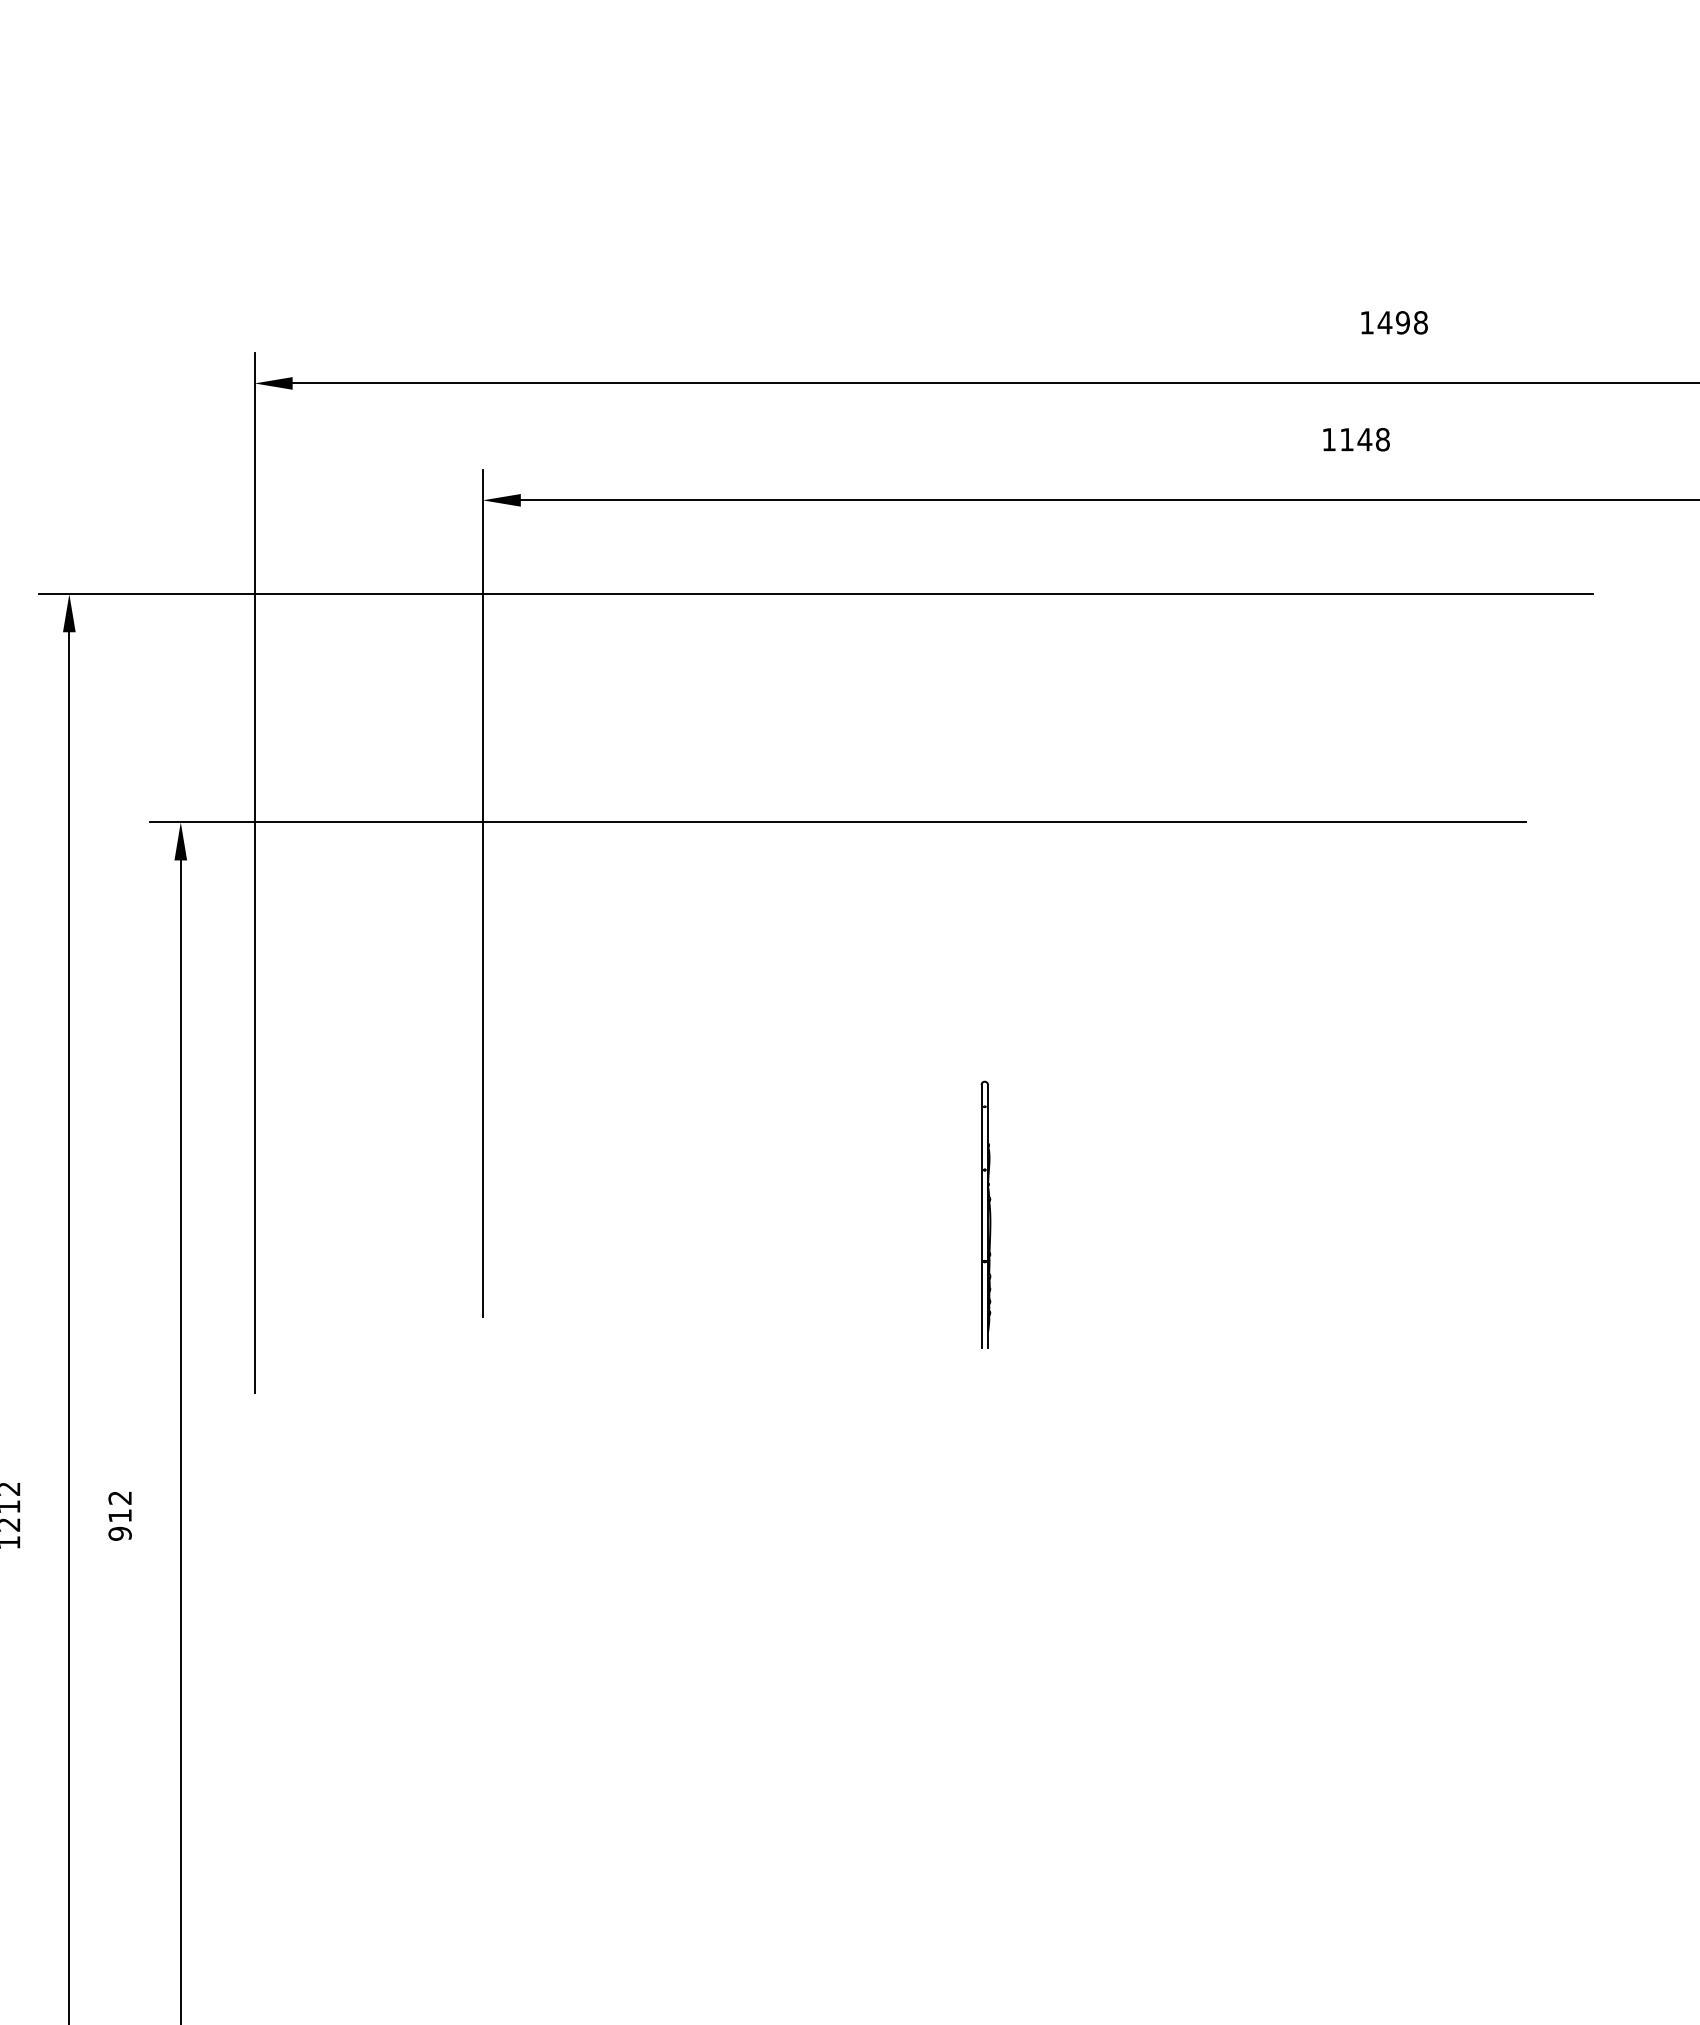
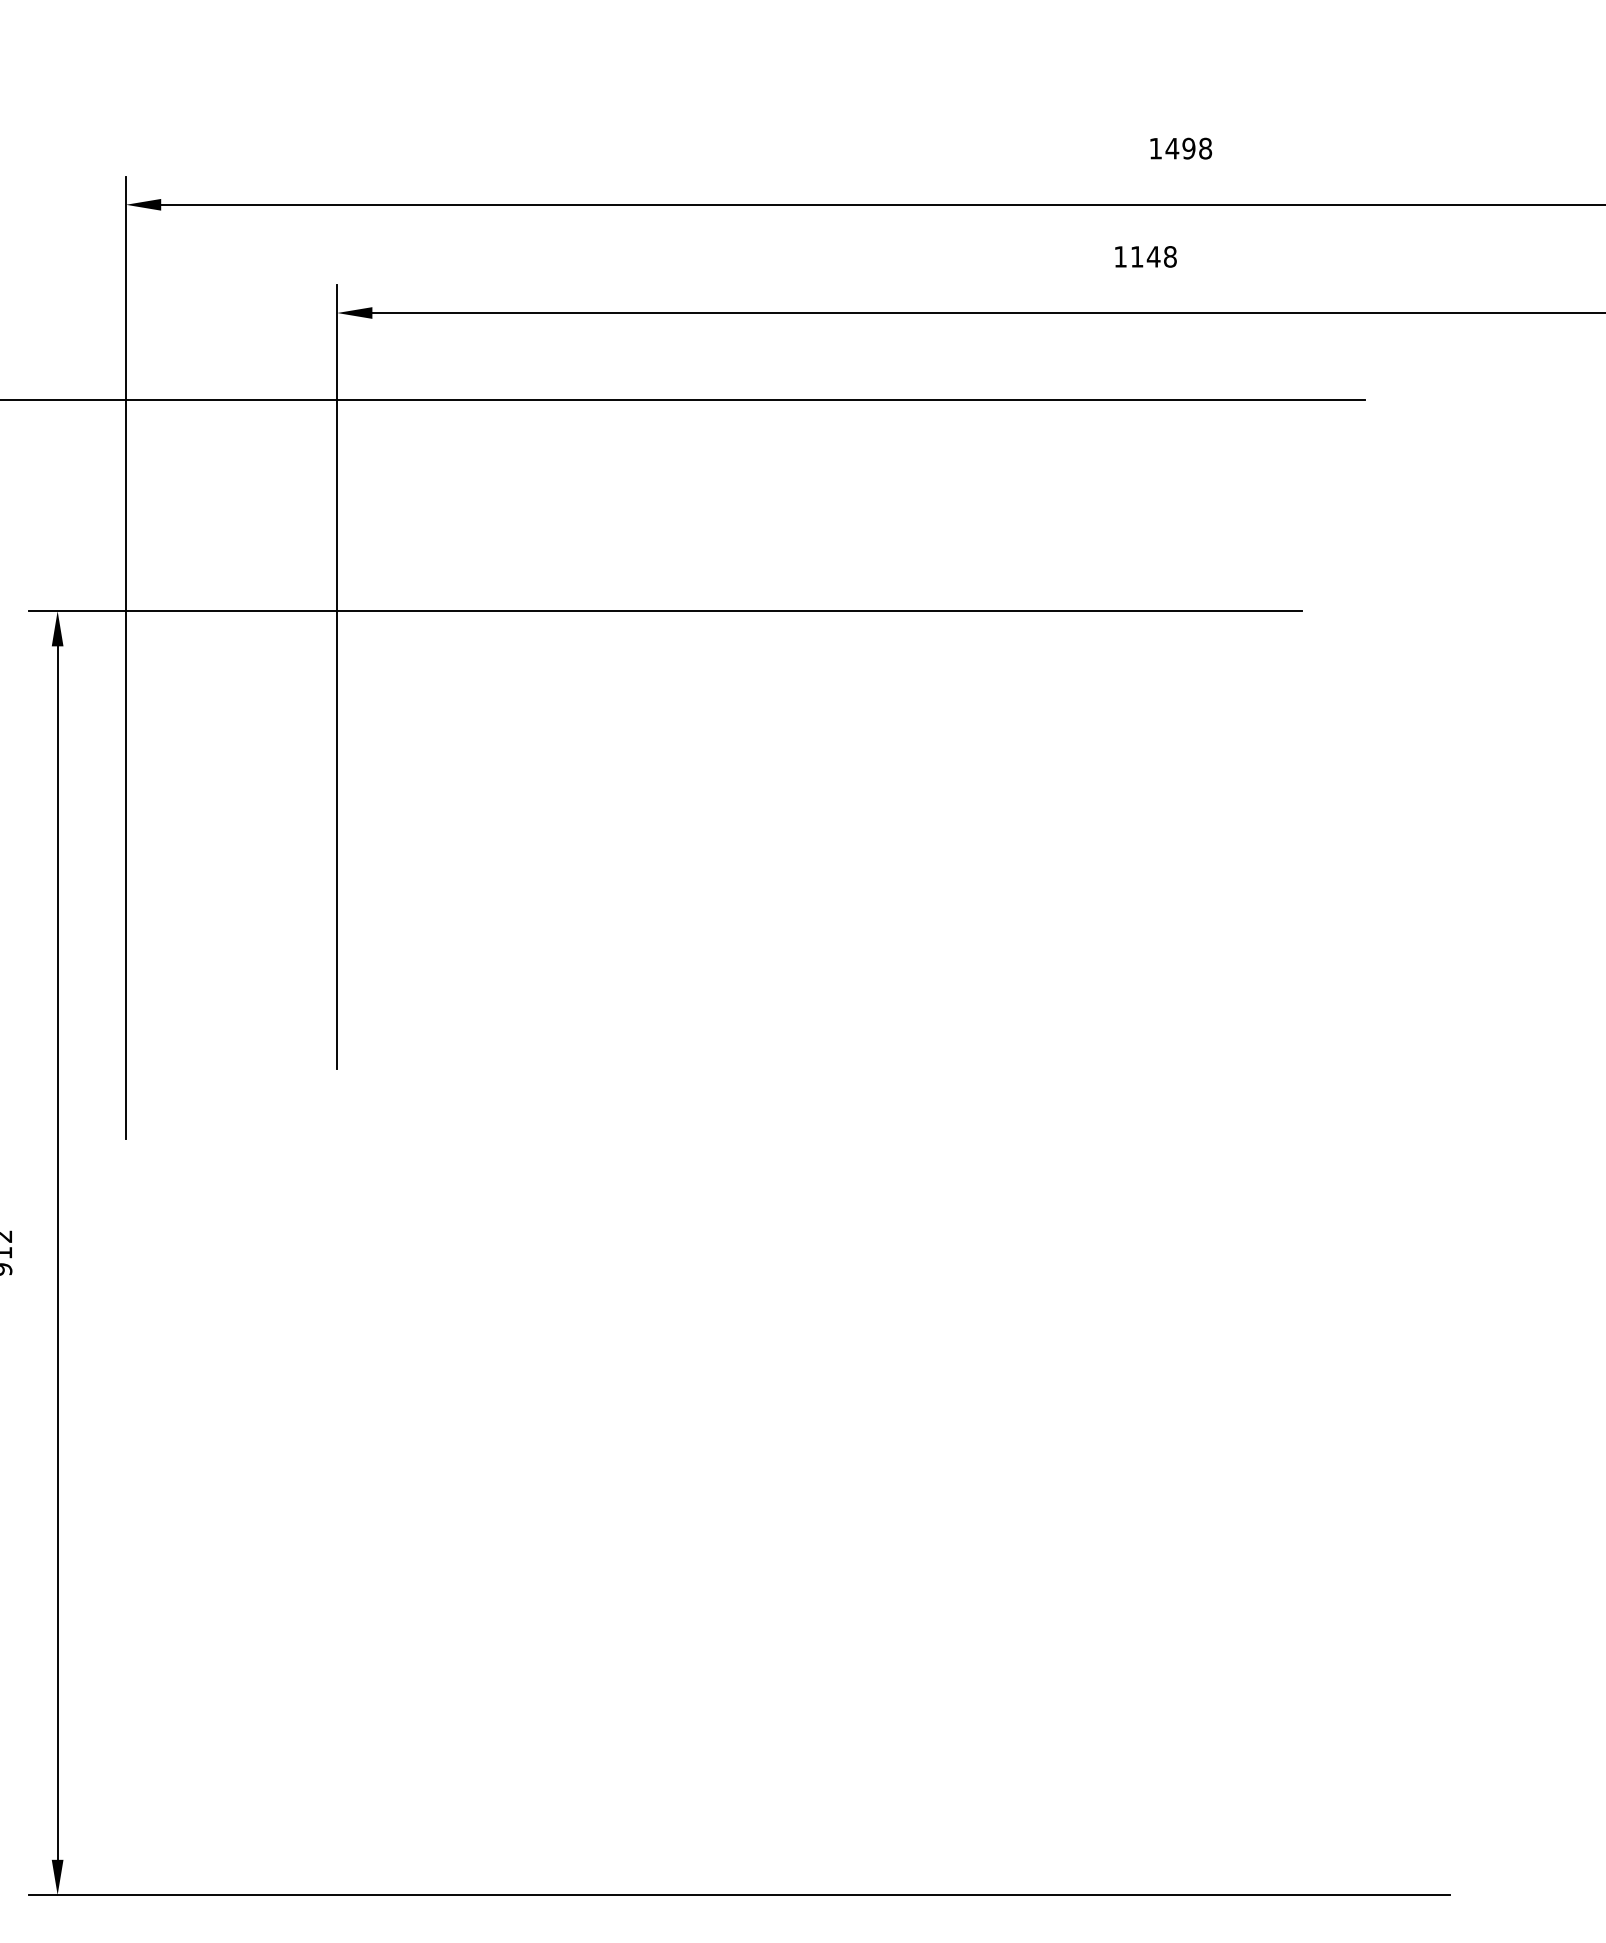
part: (985, 1214) -> (802, 974), removed

